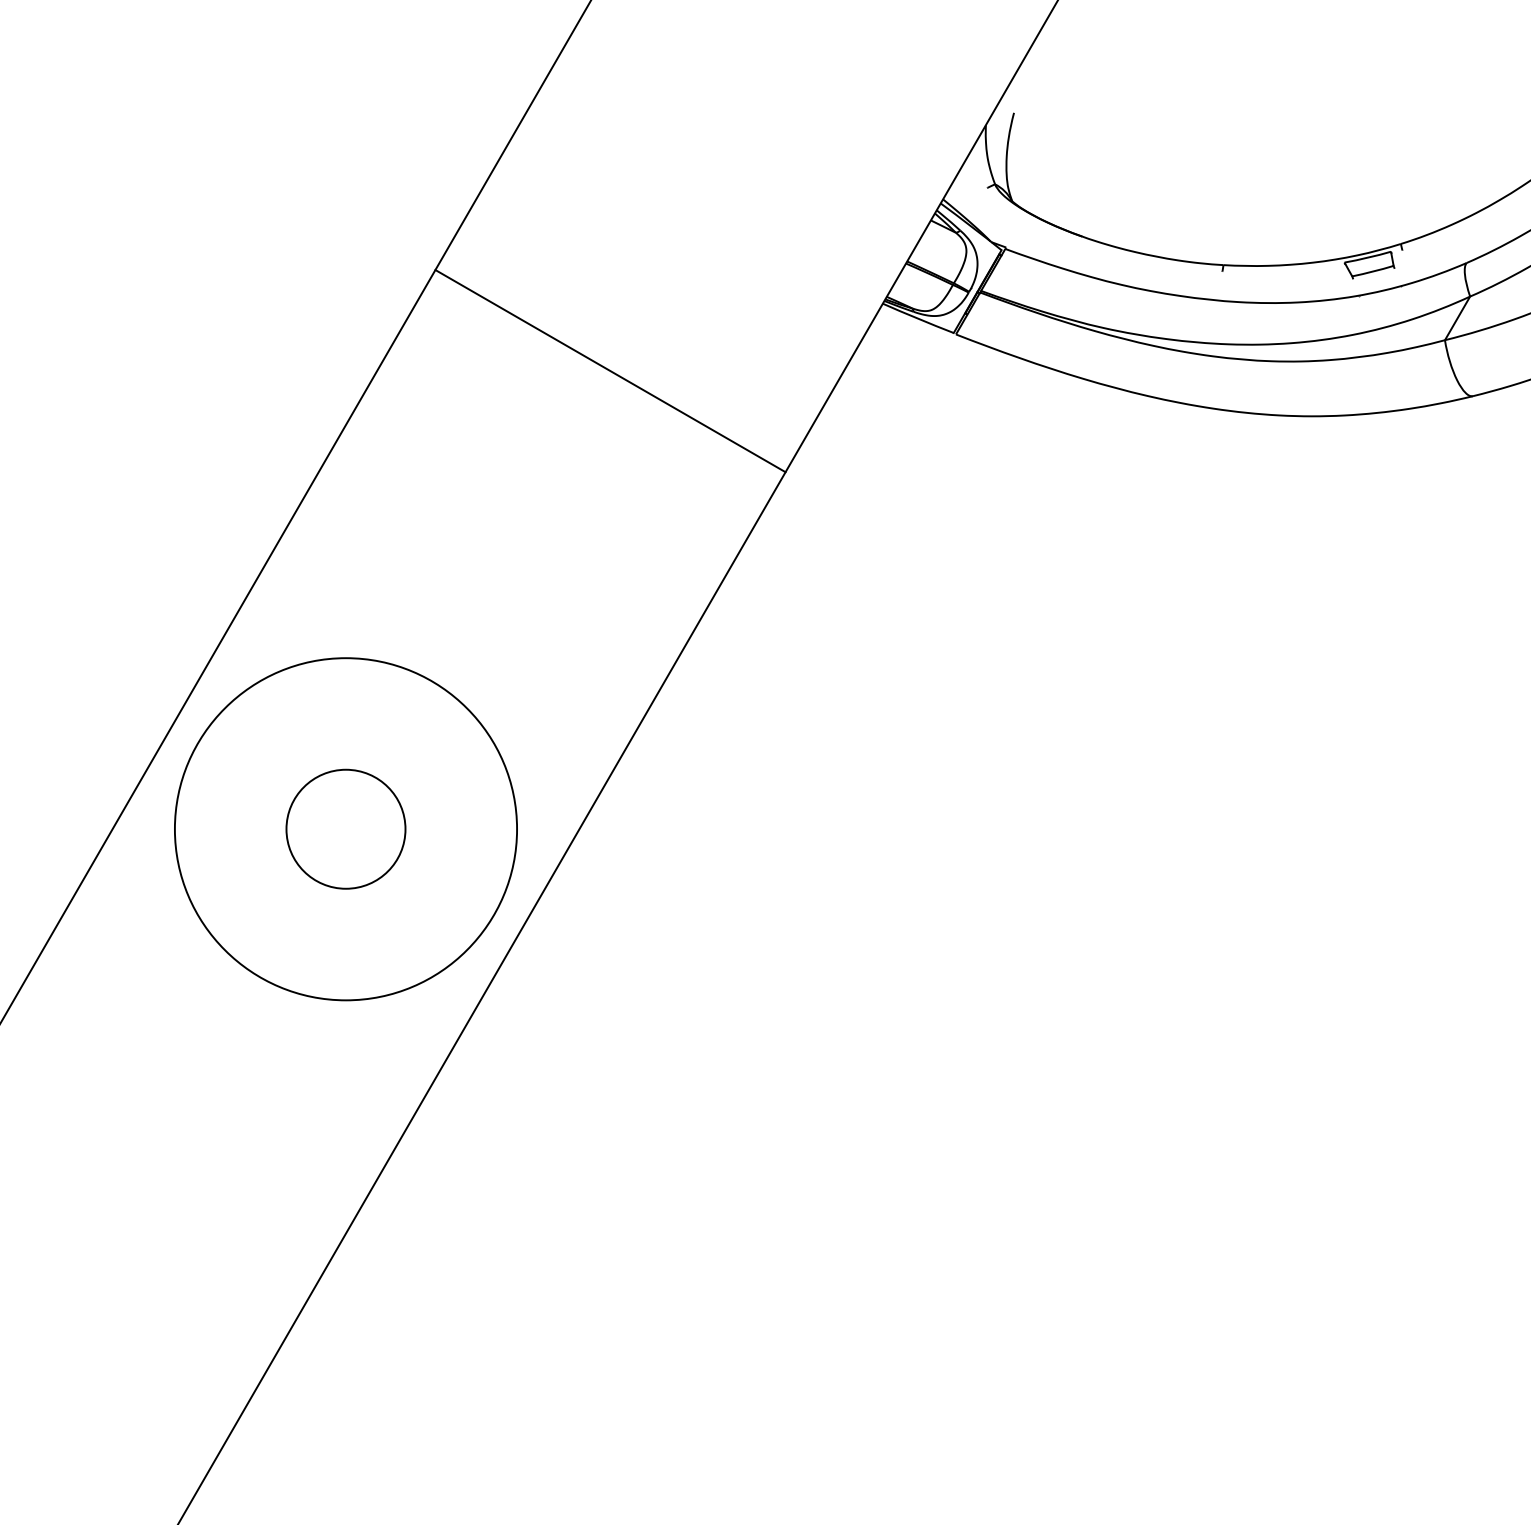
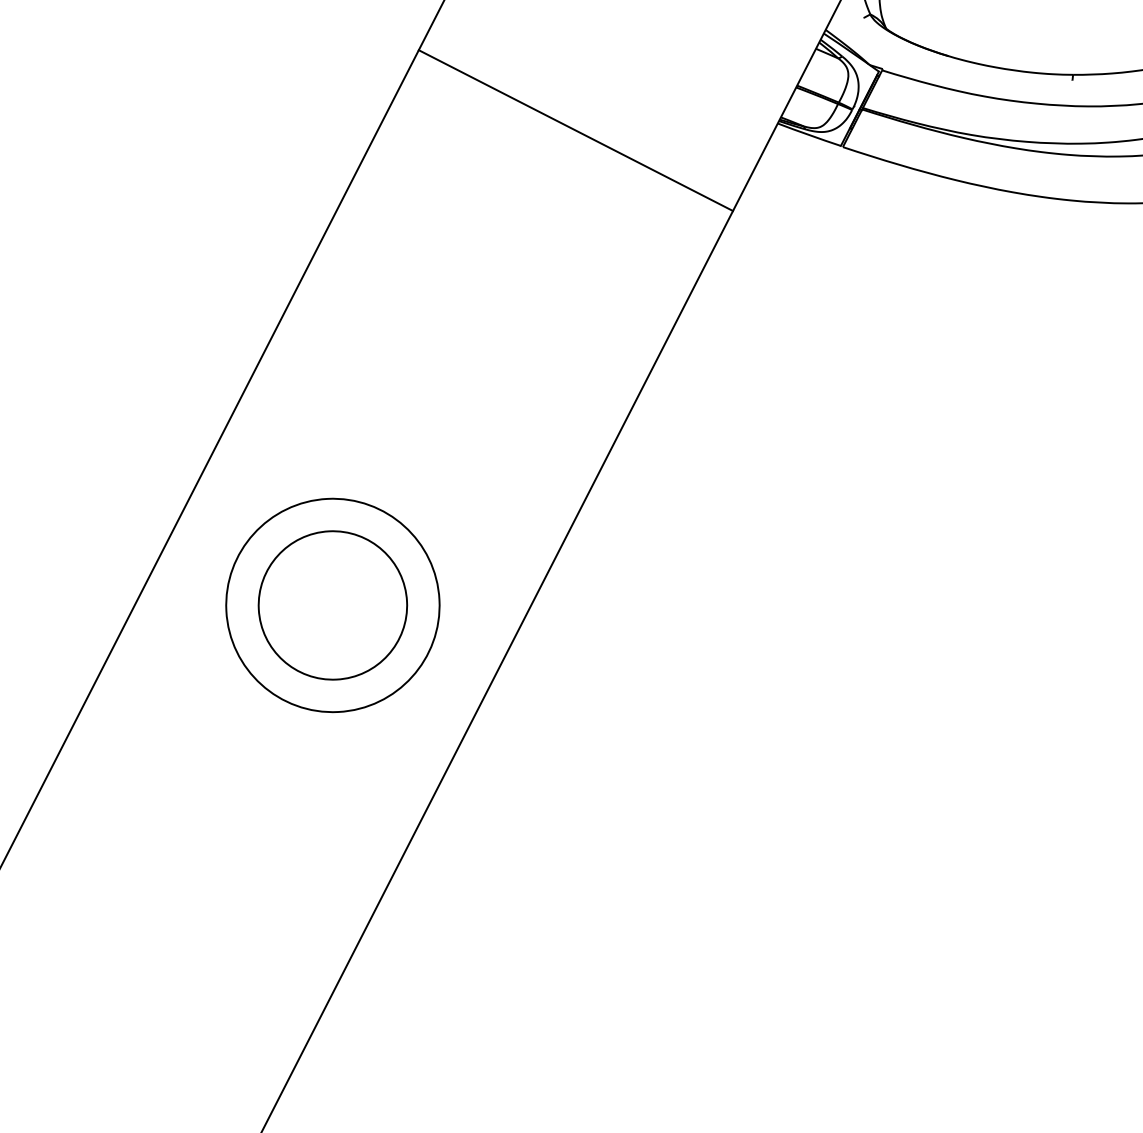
line: (610, 371) -> (575, 130), moved
circle: (345, 829) -> (332, 605), size x0.71
circle: (345, 829) -> (332, 605), size x1.43

